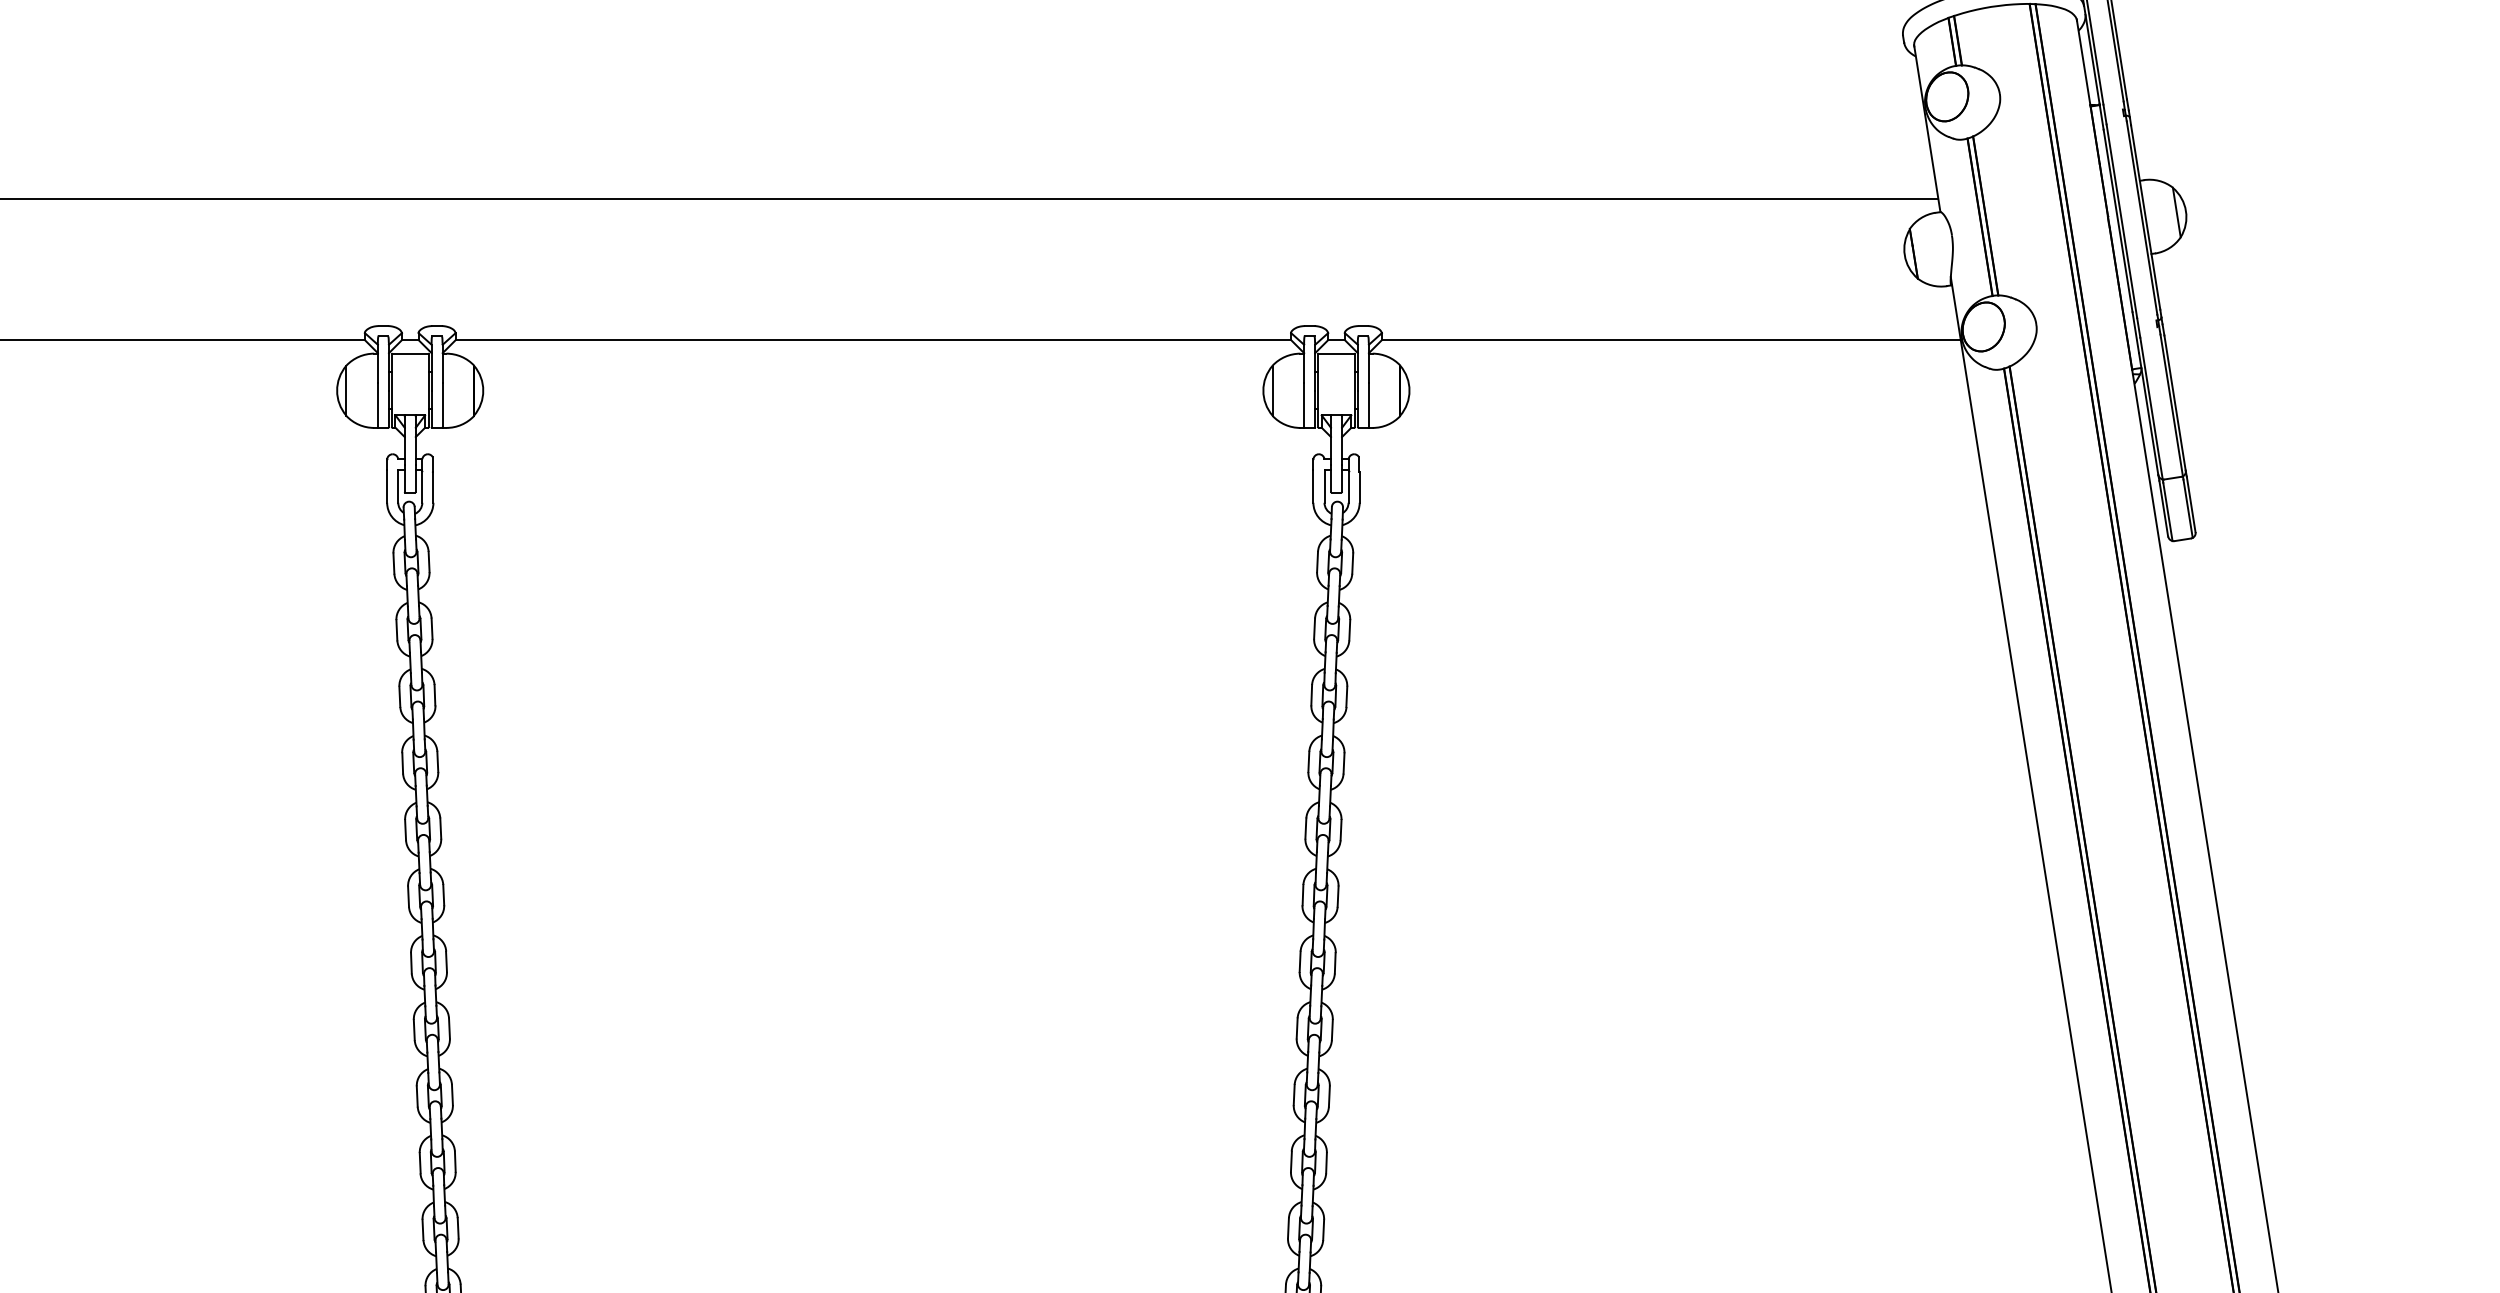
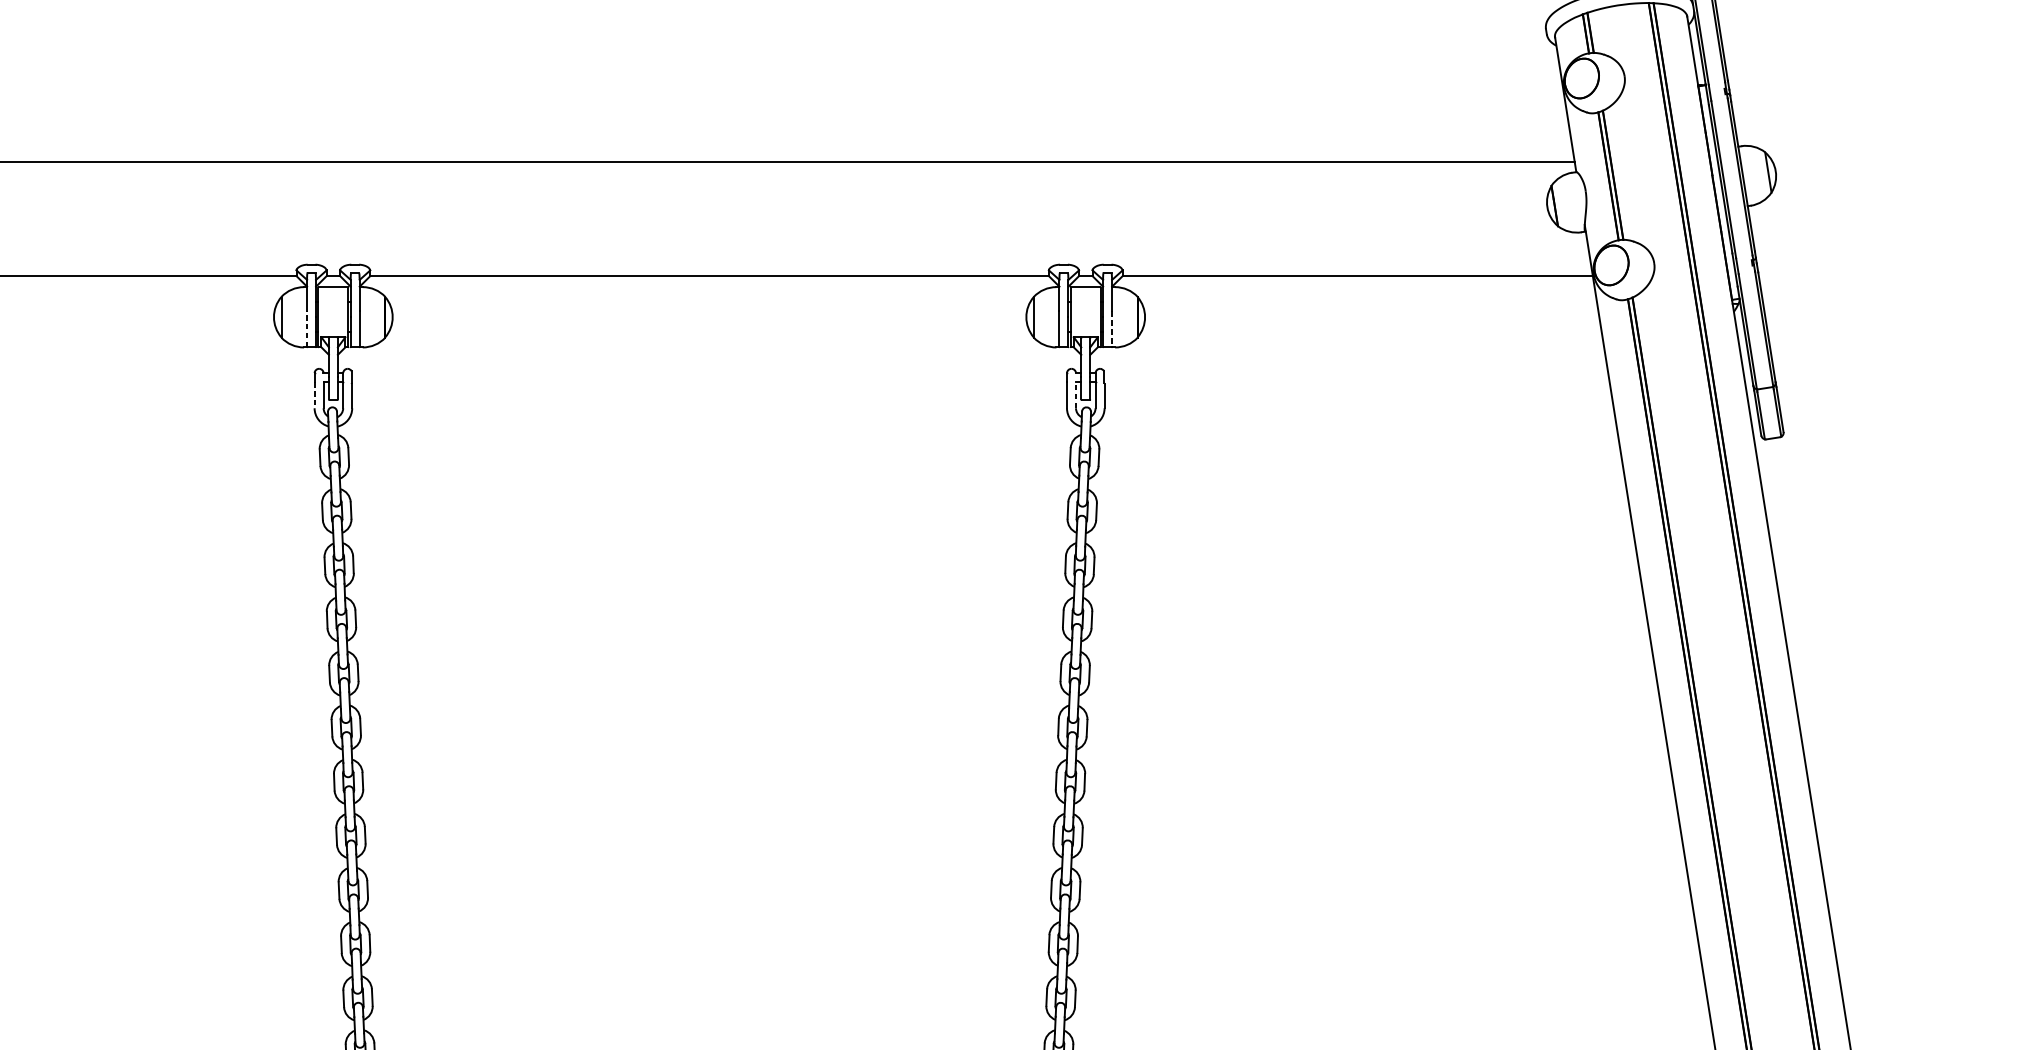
line: (377, 405) -> (306, 329), solid -> dashed
line: (1368, 406) -> (1111, 330), solid -> dashed
line: (1324, 486) -> (1076, 395), solid -> dashed
line: (387, 487) -> (314, 395), solid -> dashed

